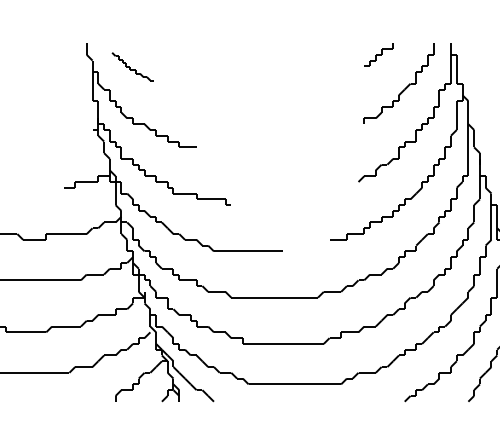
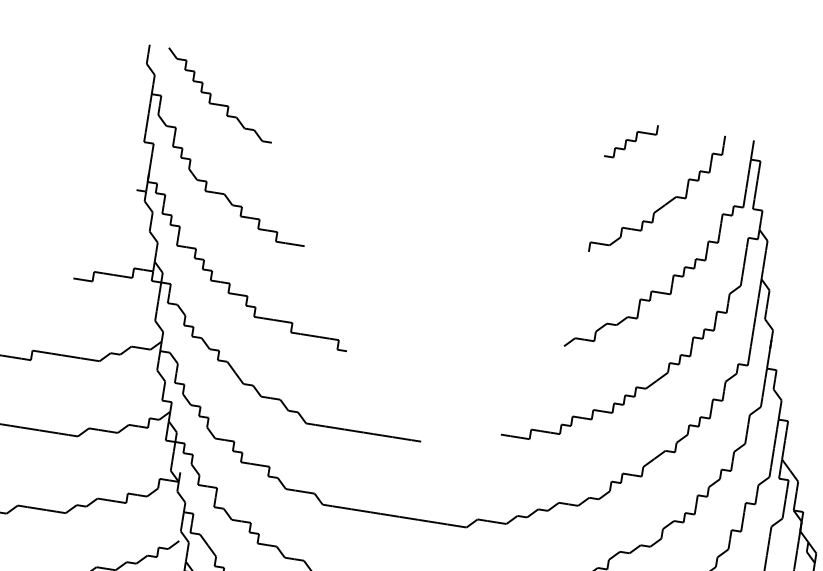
part: (132, 66) -> (219, 95), size x1.67

